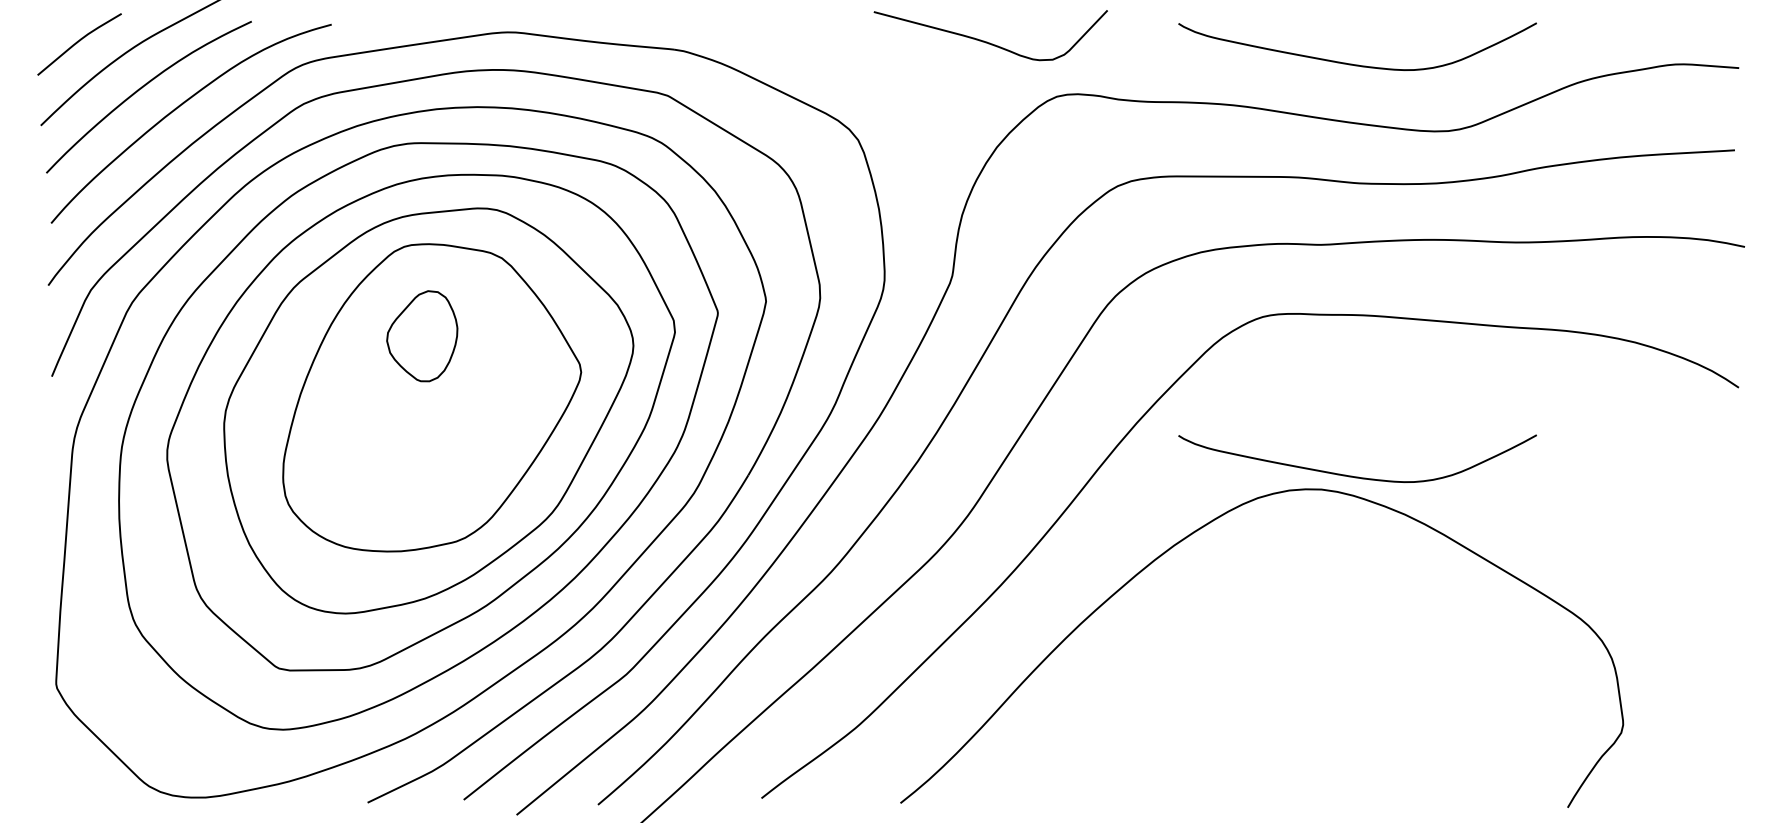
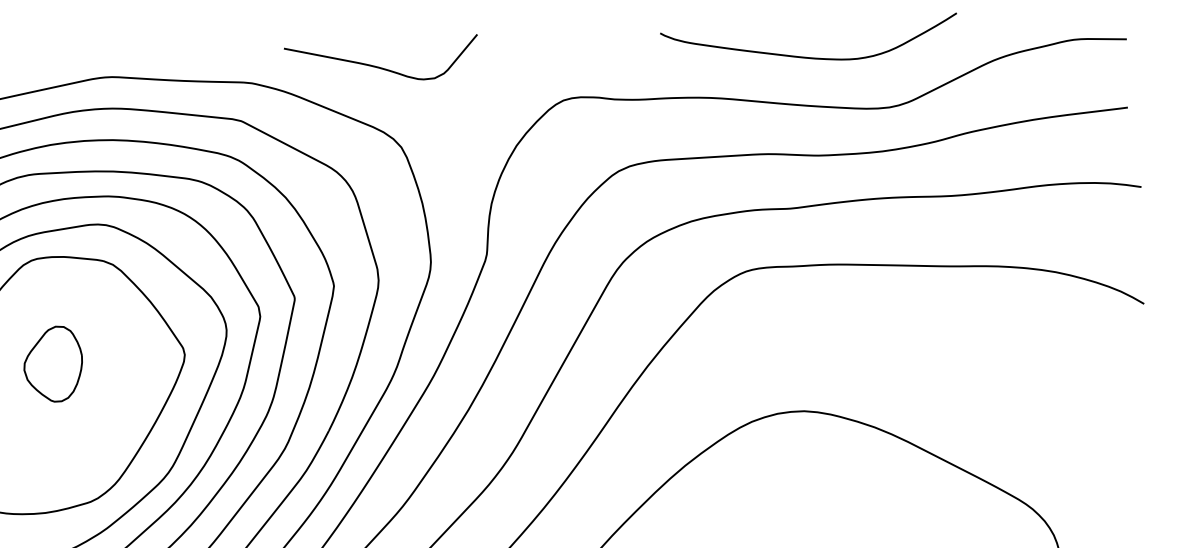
curve: (987, 41) -> (379, 66), moved
part: (422, 336) -> (53, 364), moved
curve: (1352, 475) -> (829, 397), removed

